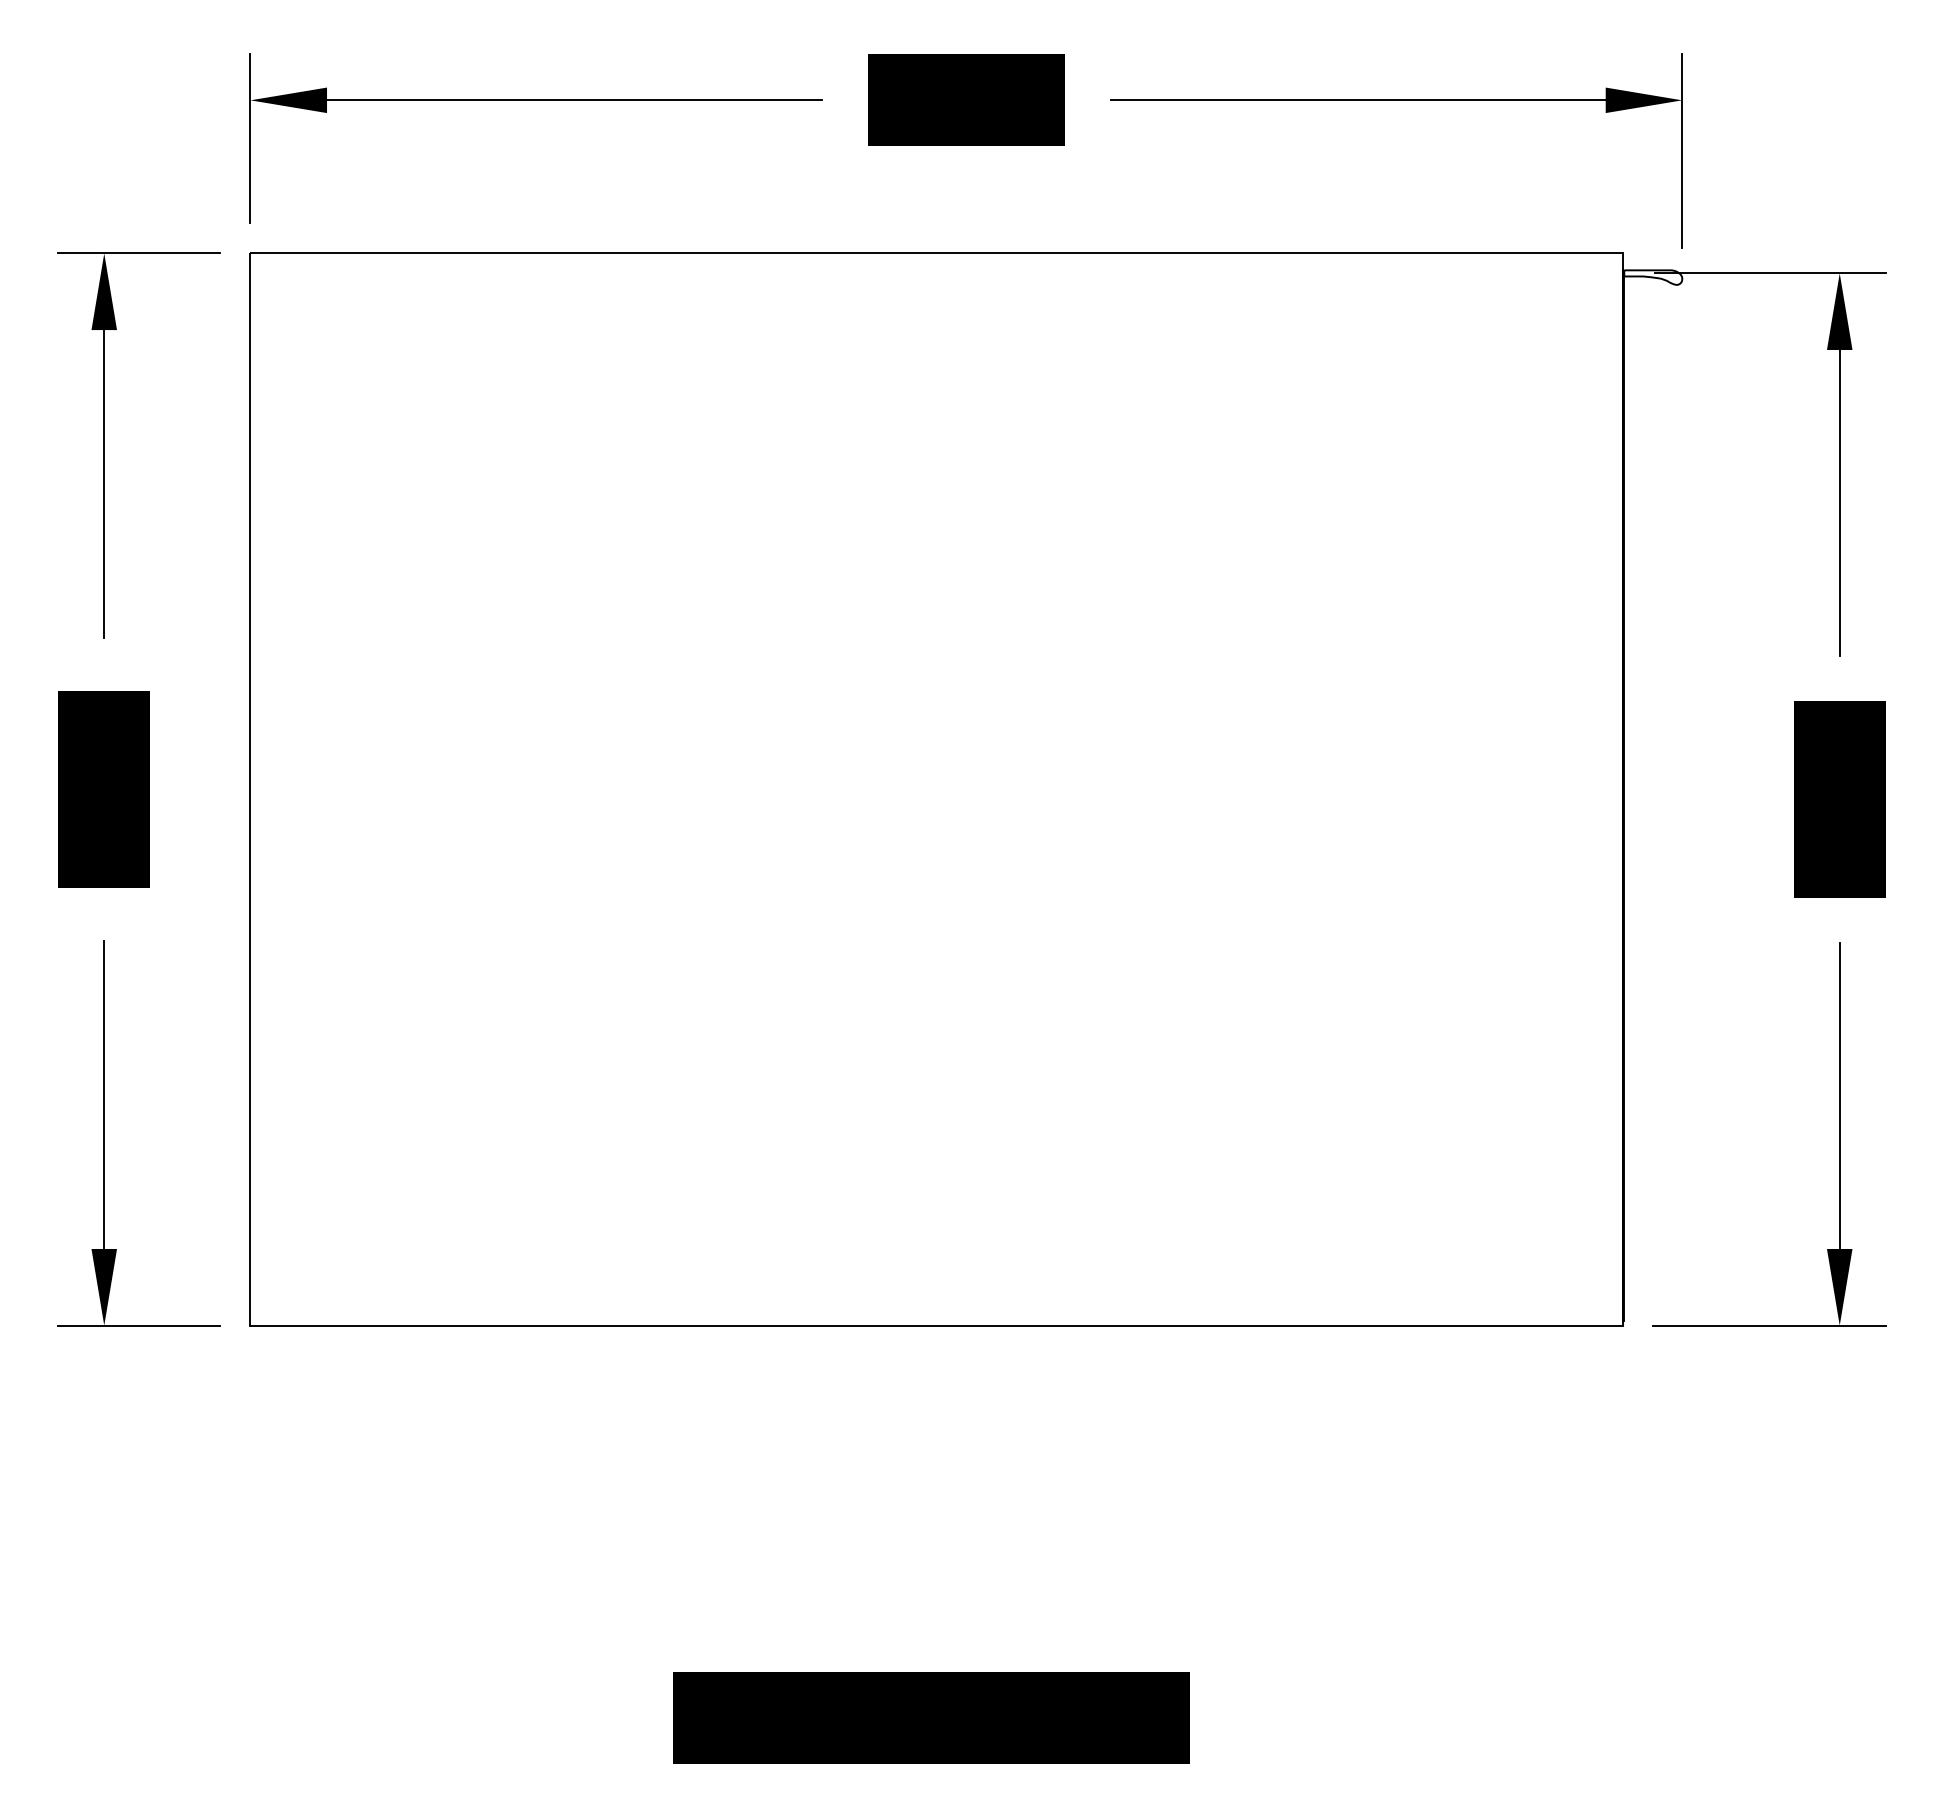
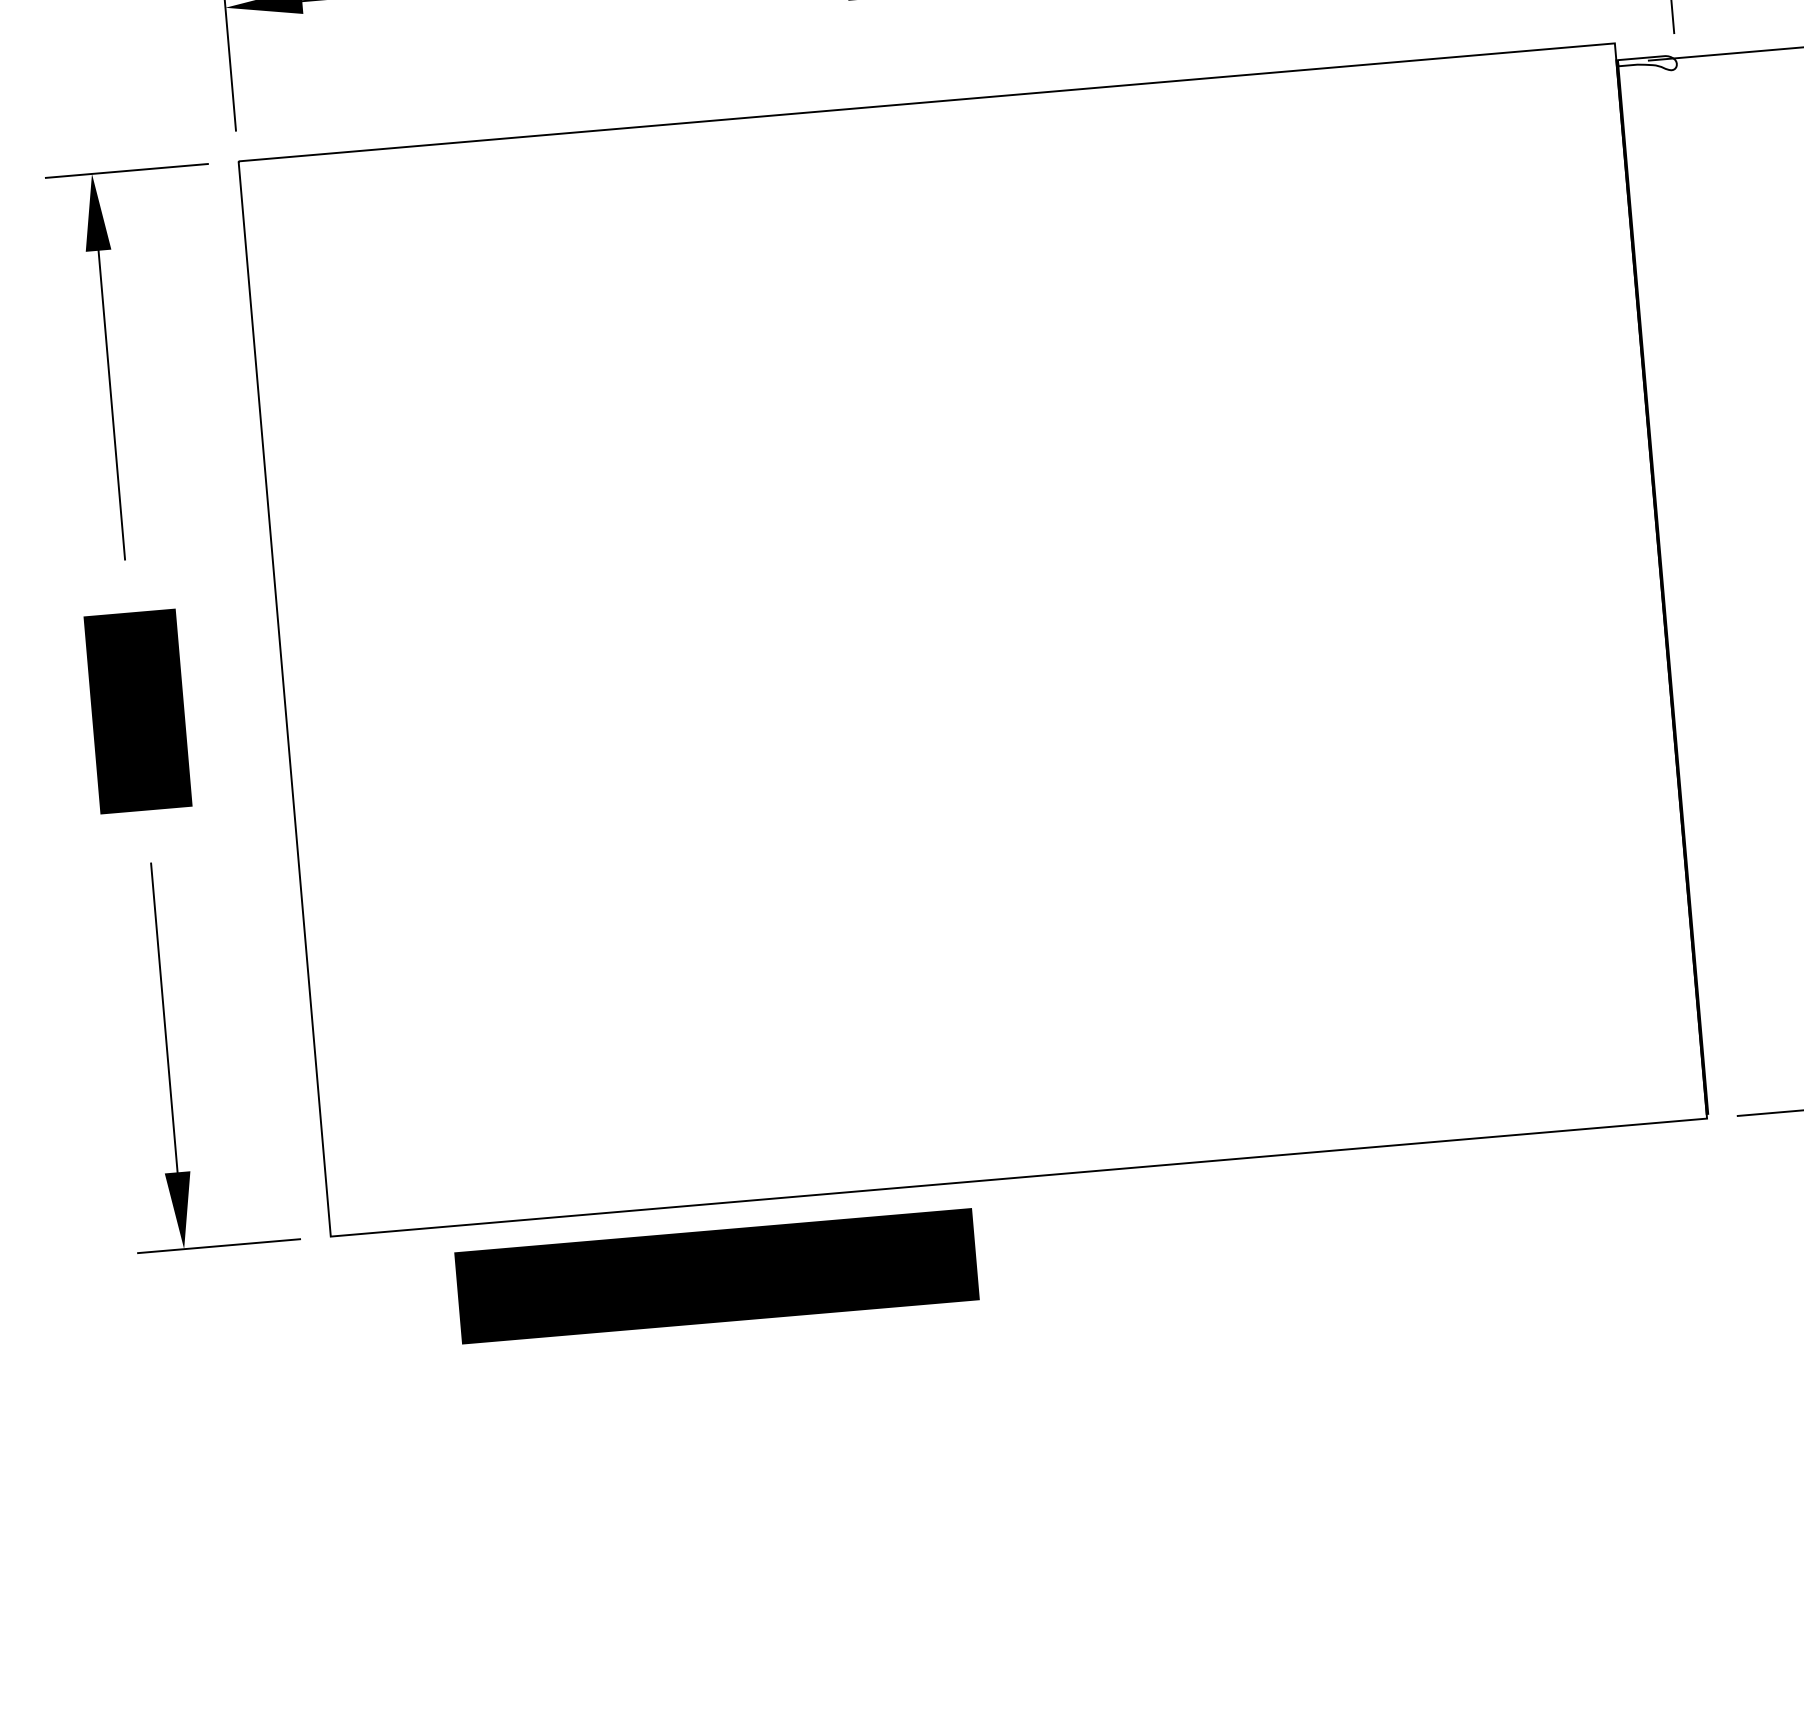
text: (931, 1717) -> (717, 1276), moved

